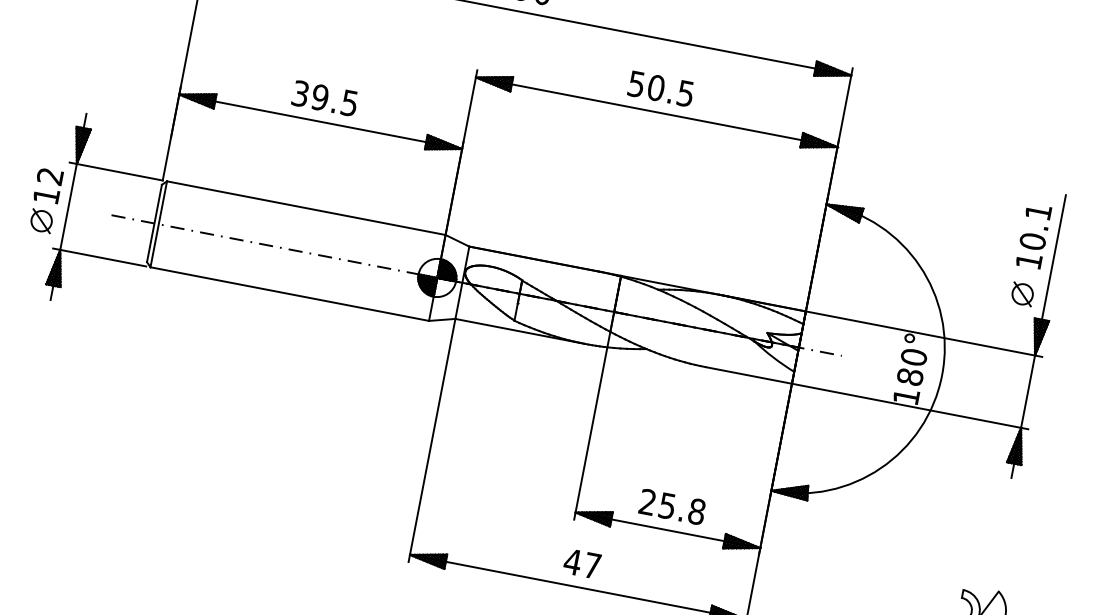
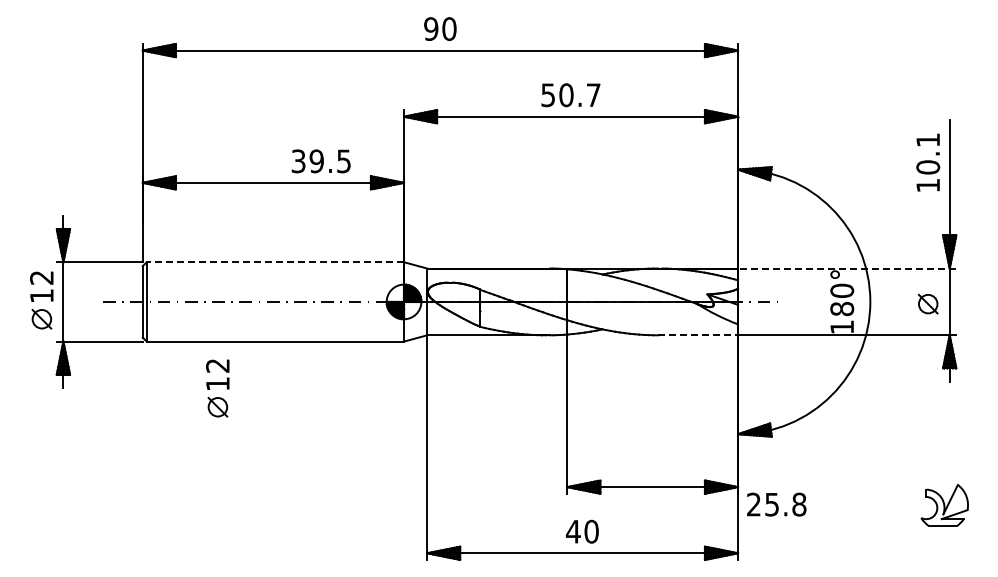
text: (685, 93) -> (593, 95), 50.5 -> 50.7
text: (324, 98) -> (320, 161), moved
line: (306, 208) -> (275, 262), solid -> dashed
part: (1023, 293) -> (928, 303), moved
part: (217, 332) -> (217, 388), added
line: (923, 334) -> (846, 268), solid -> dashed
line: (749, 375) -> (698, 335), solid -> dashed
text: (672, 506) -> (776, 504), moved
text: (592, 565) -> (591, 531), 47 -> 40

